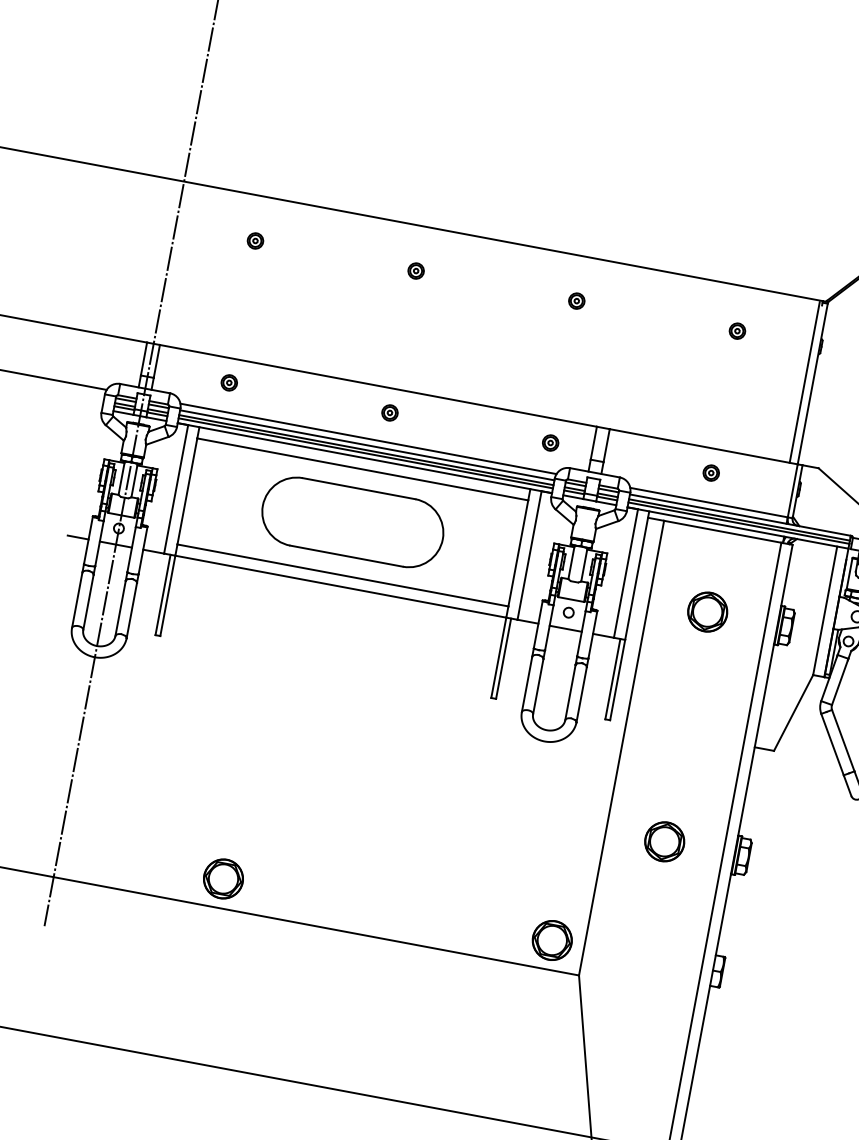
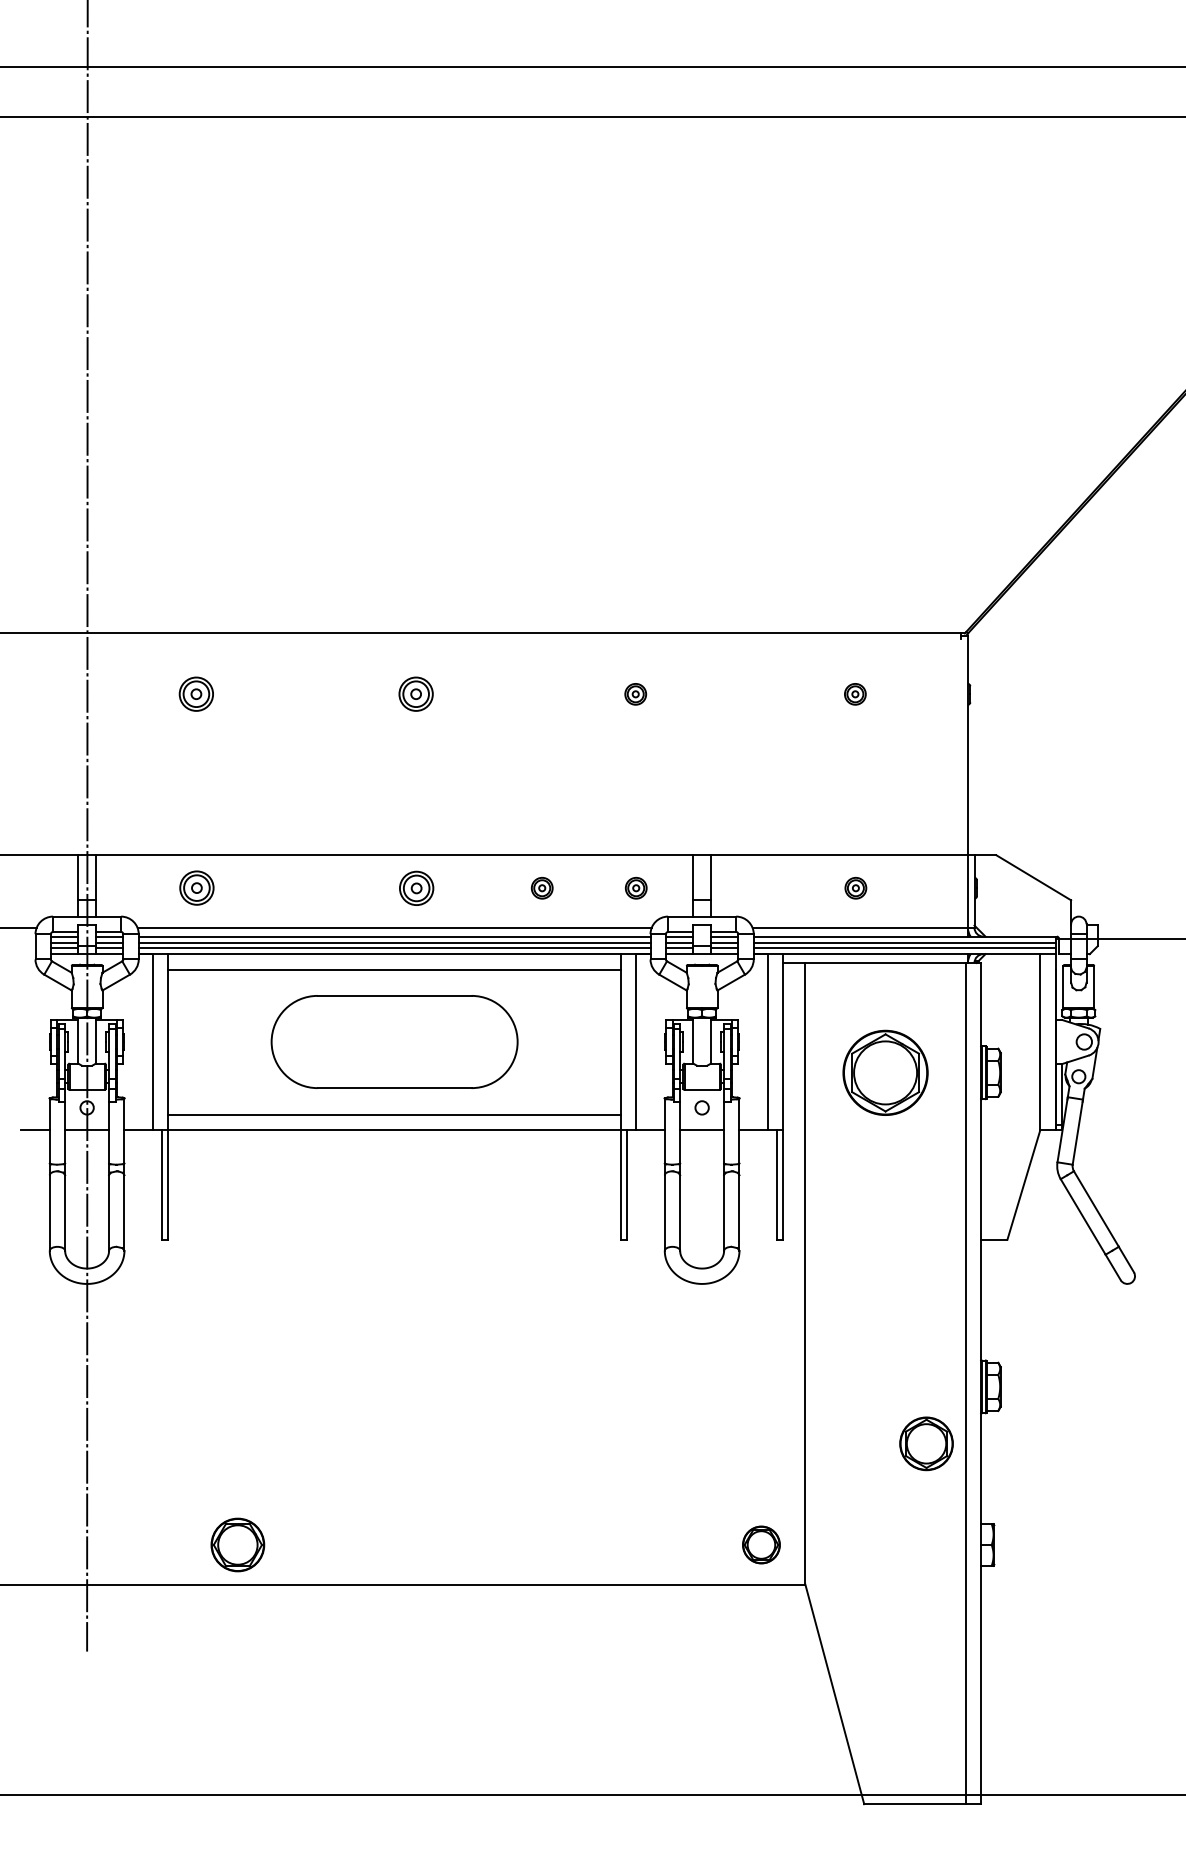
part: (255, 241) -> (196, 694), size x1.6
part: (415, 271) -> (415, 694), size x1.6
line: (804, 382) -> (956, 745), removed
part: (228, 383) -> (196, 888), size x1.6
part: (390, 412) -> (416, 887), size x1.6
part: (481, 429) -> (541, 887), added
part: (707, 611) -> (885, 1072), size x1.6
part: (664, 841) -> (926, 1443), moved
part: (223, 878) -> (237, 1544), moved
part: (552, 940) -> (761, 1544), size x0.7

